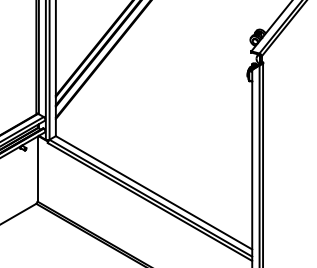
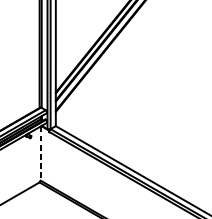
line: (37, 169) -> (40, 153), solid -> dashed

